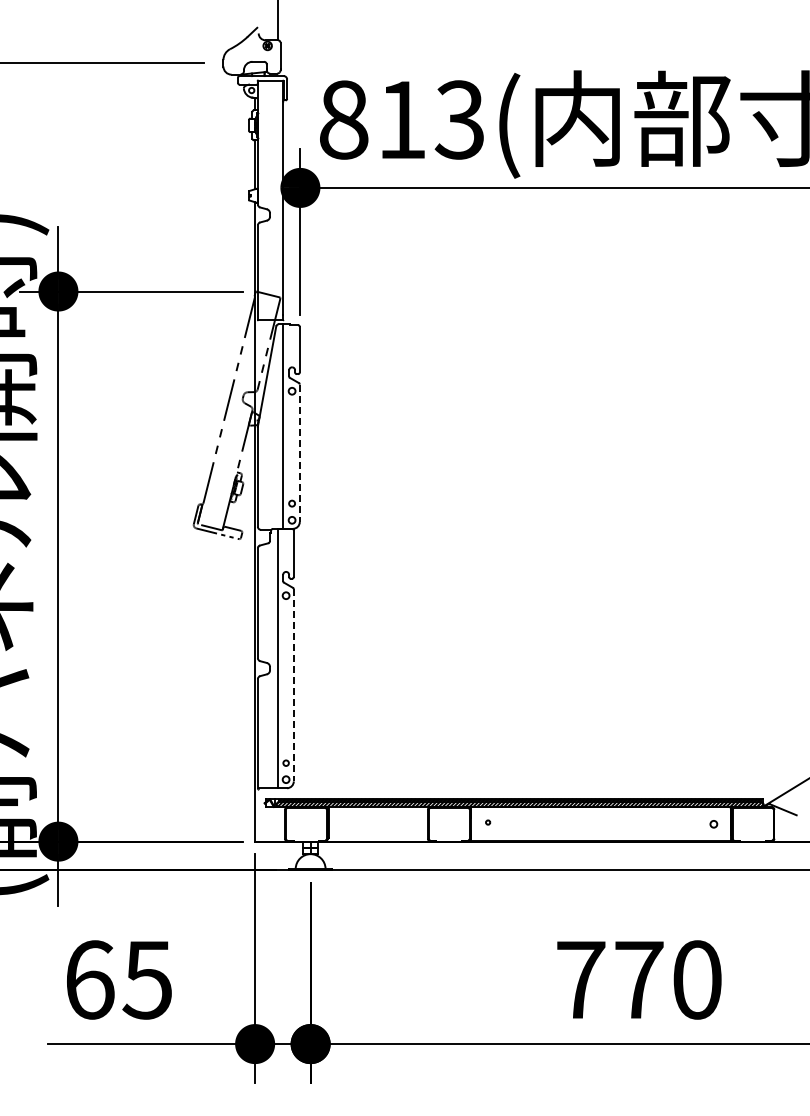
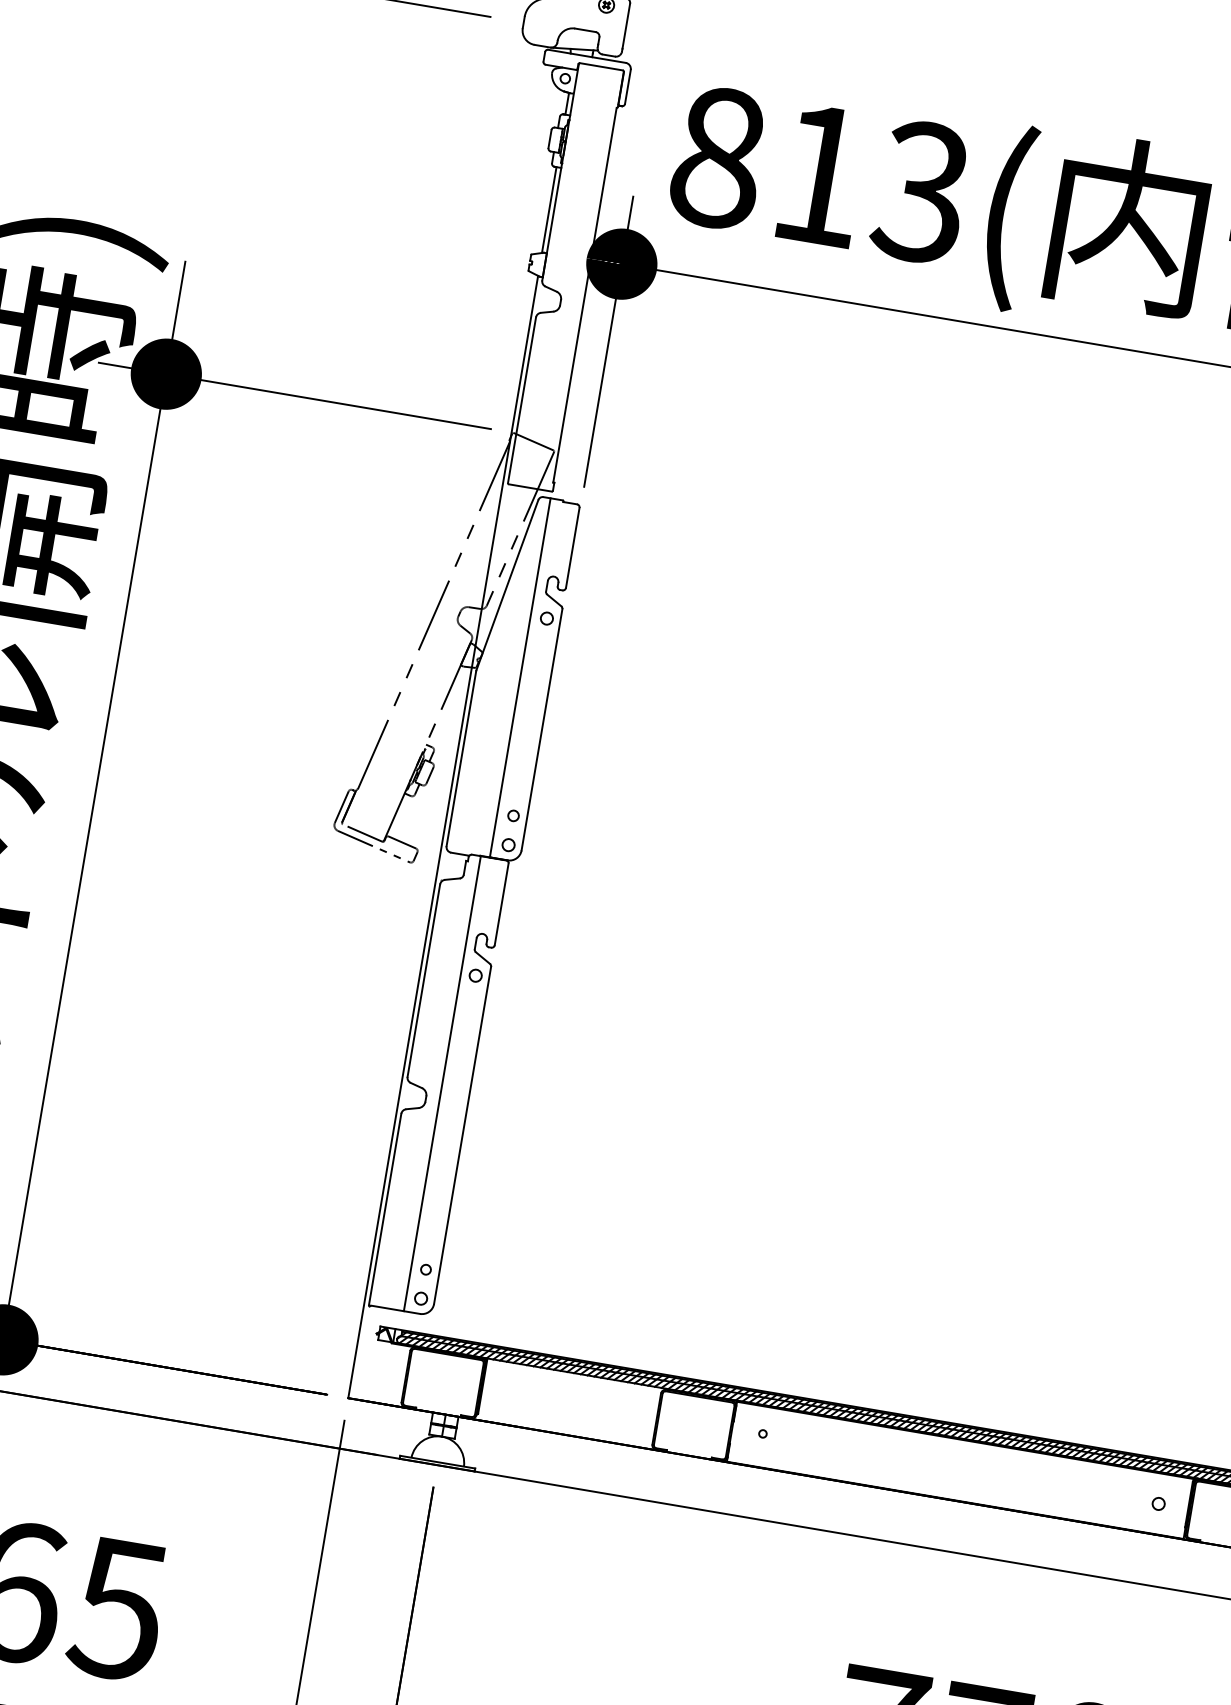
line: (299, 453) -> (541, 730), dashed -> solid
line: (293, 685) -> (462, 1135), dashed -> solid

